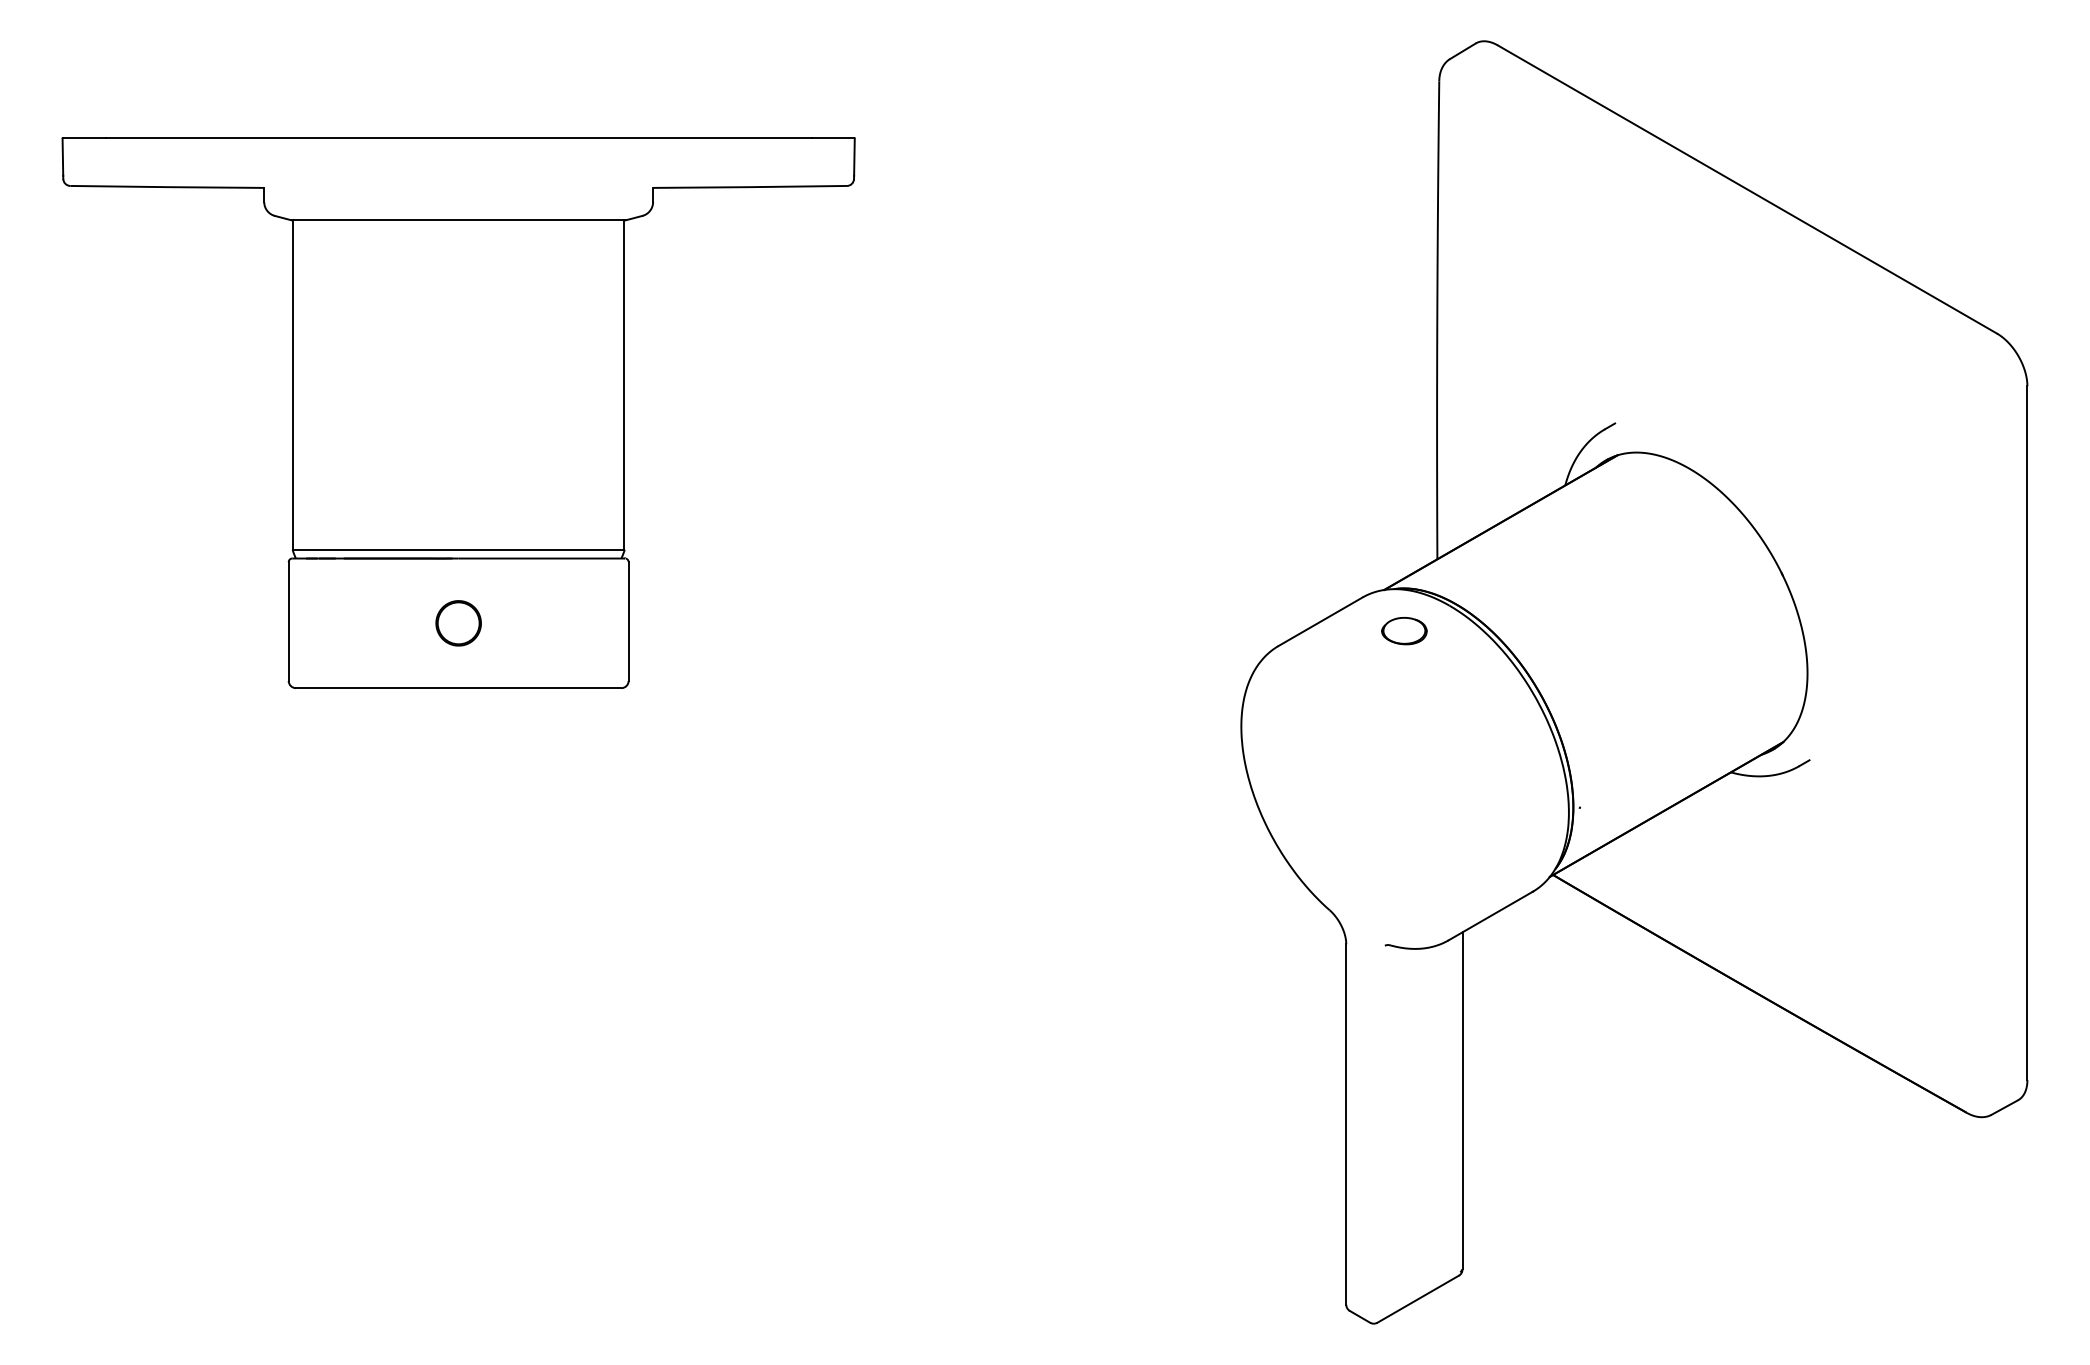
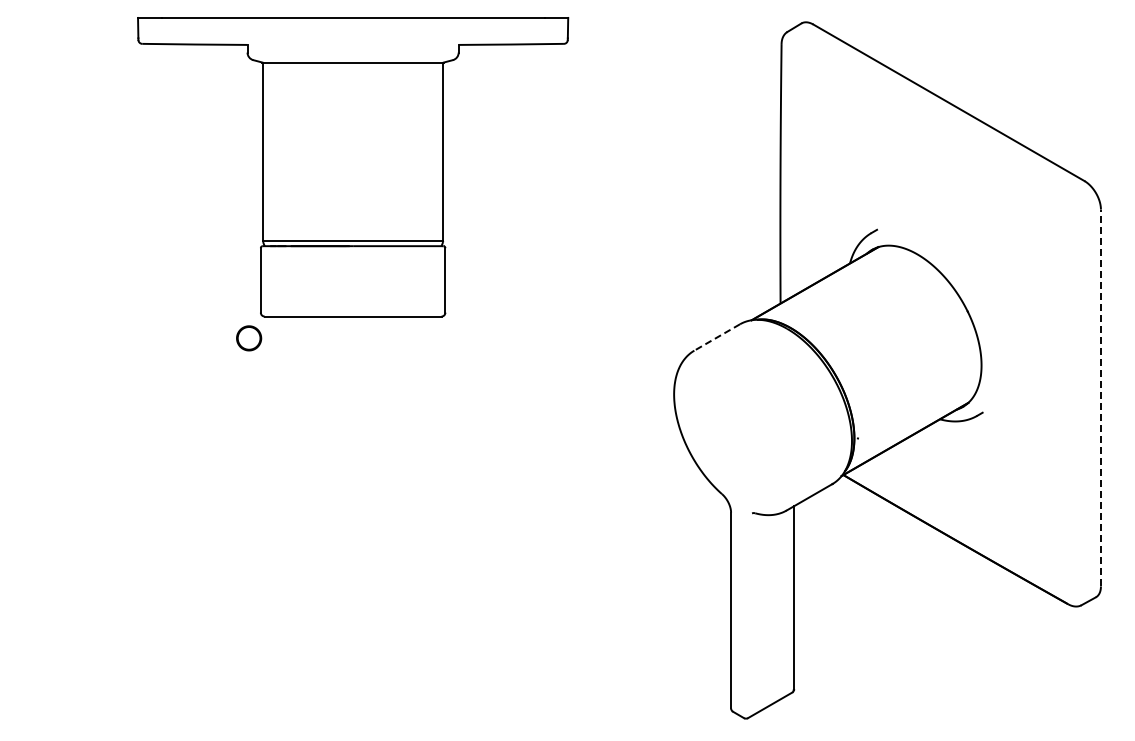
part: (459, 413) -> (353, 167), moved
line: (1319, 621) -> (716, 337), solid -> dashed
part: (1404, 630) -> (762, 342), removed
line: (2026, 732) -> (1100, 397), solid -> dashed

